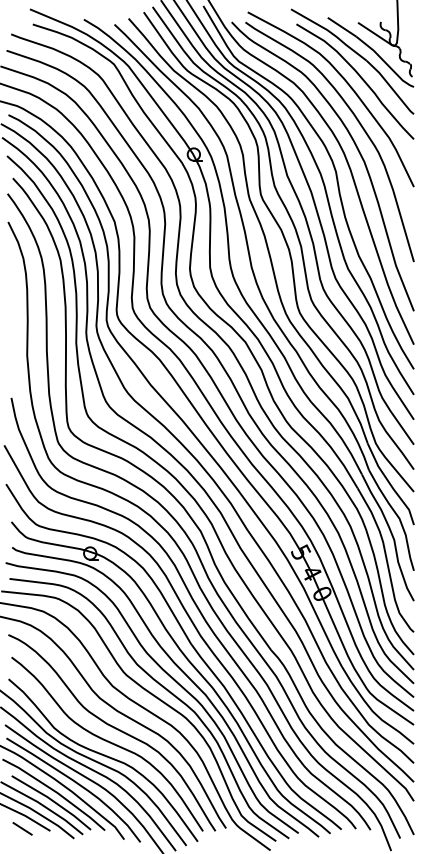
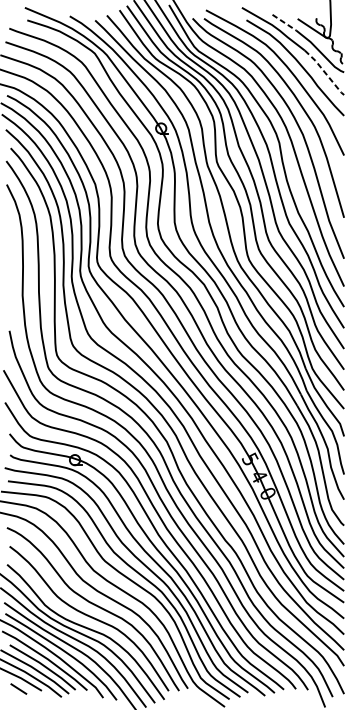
line: (342, 27) -> (284, 22), solid -> dashed
line: (391, 87) -> (325, 72), solid -> dashed

